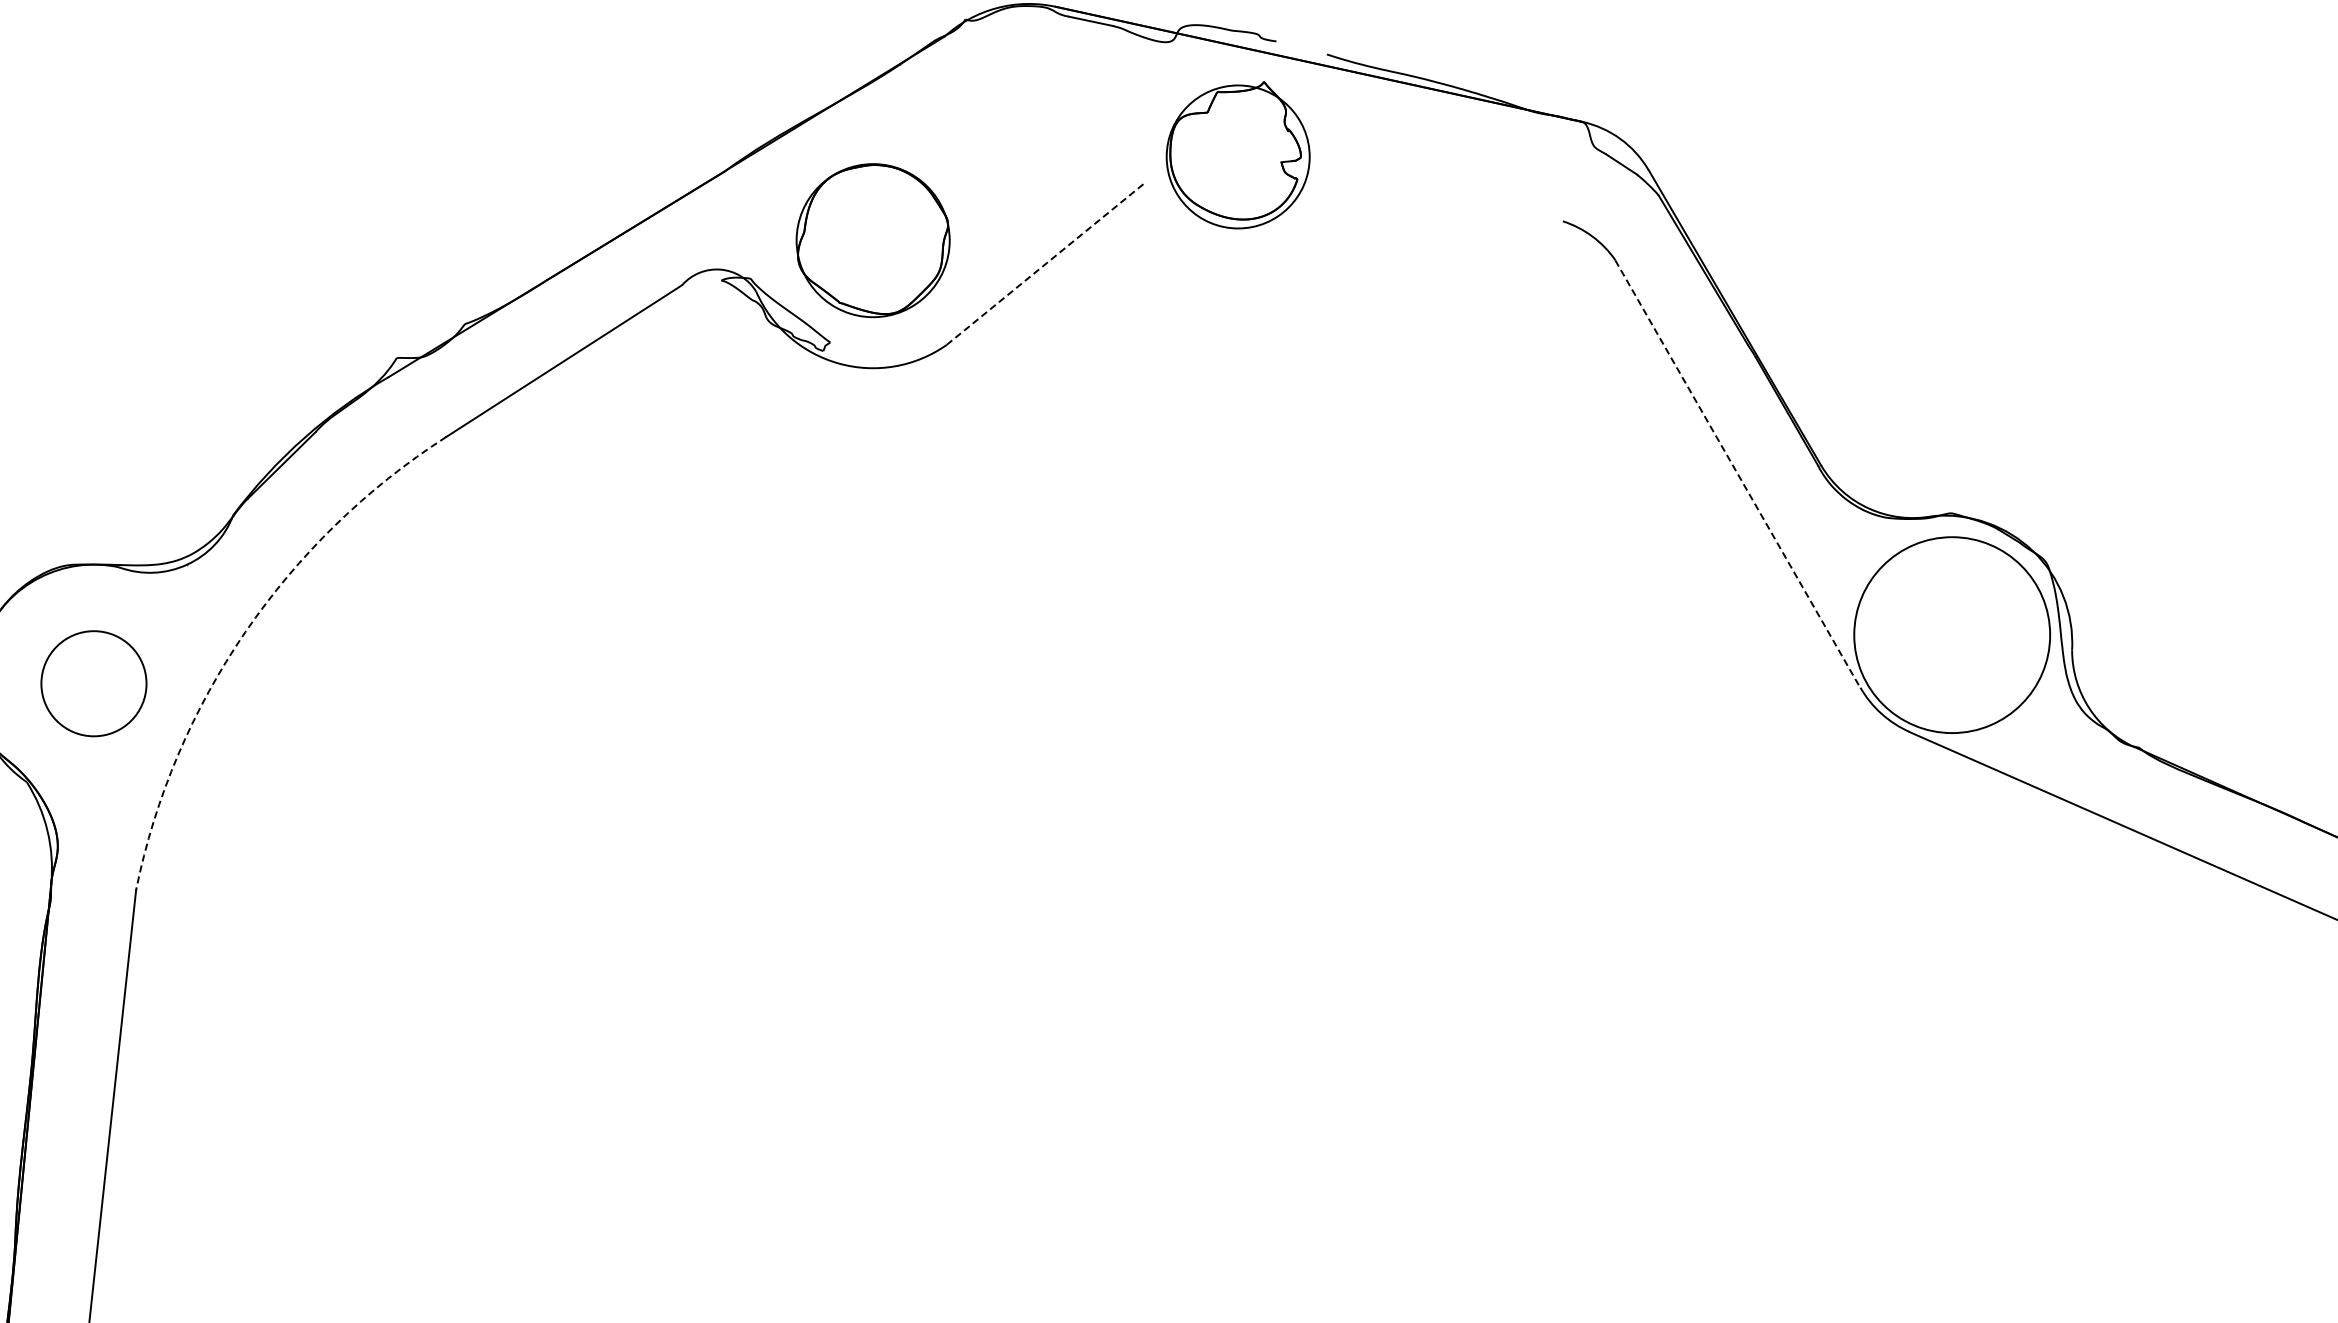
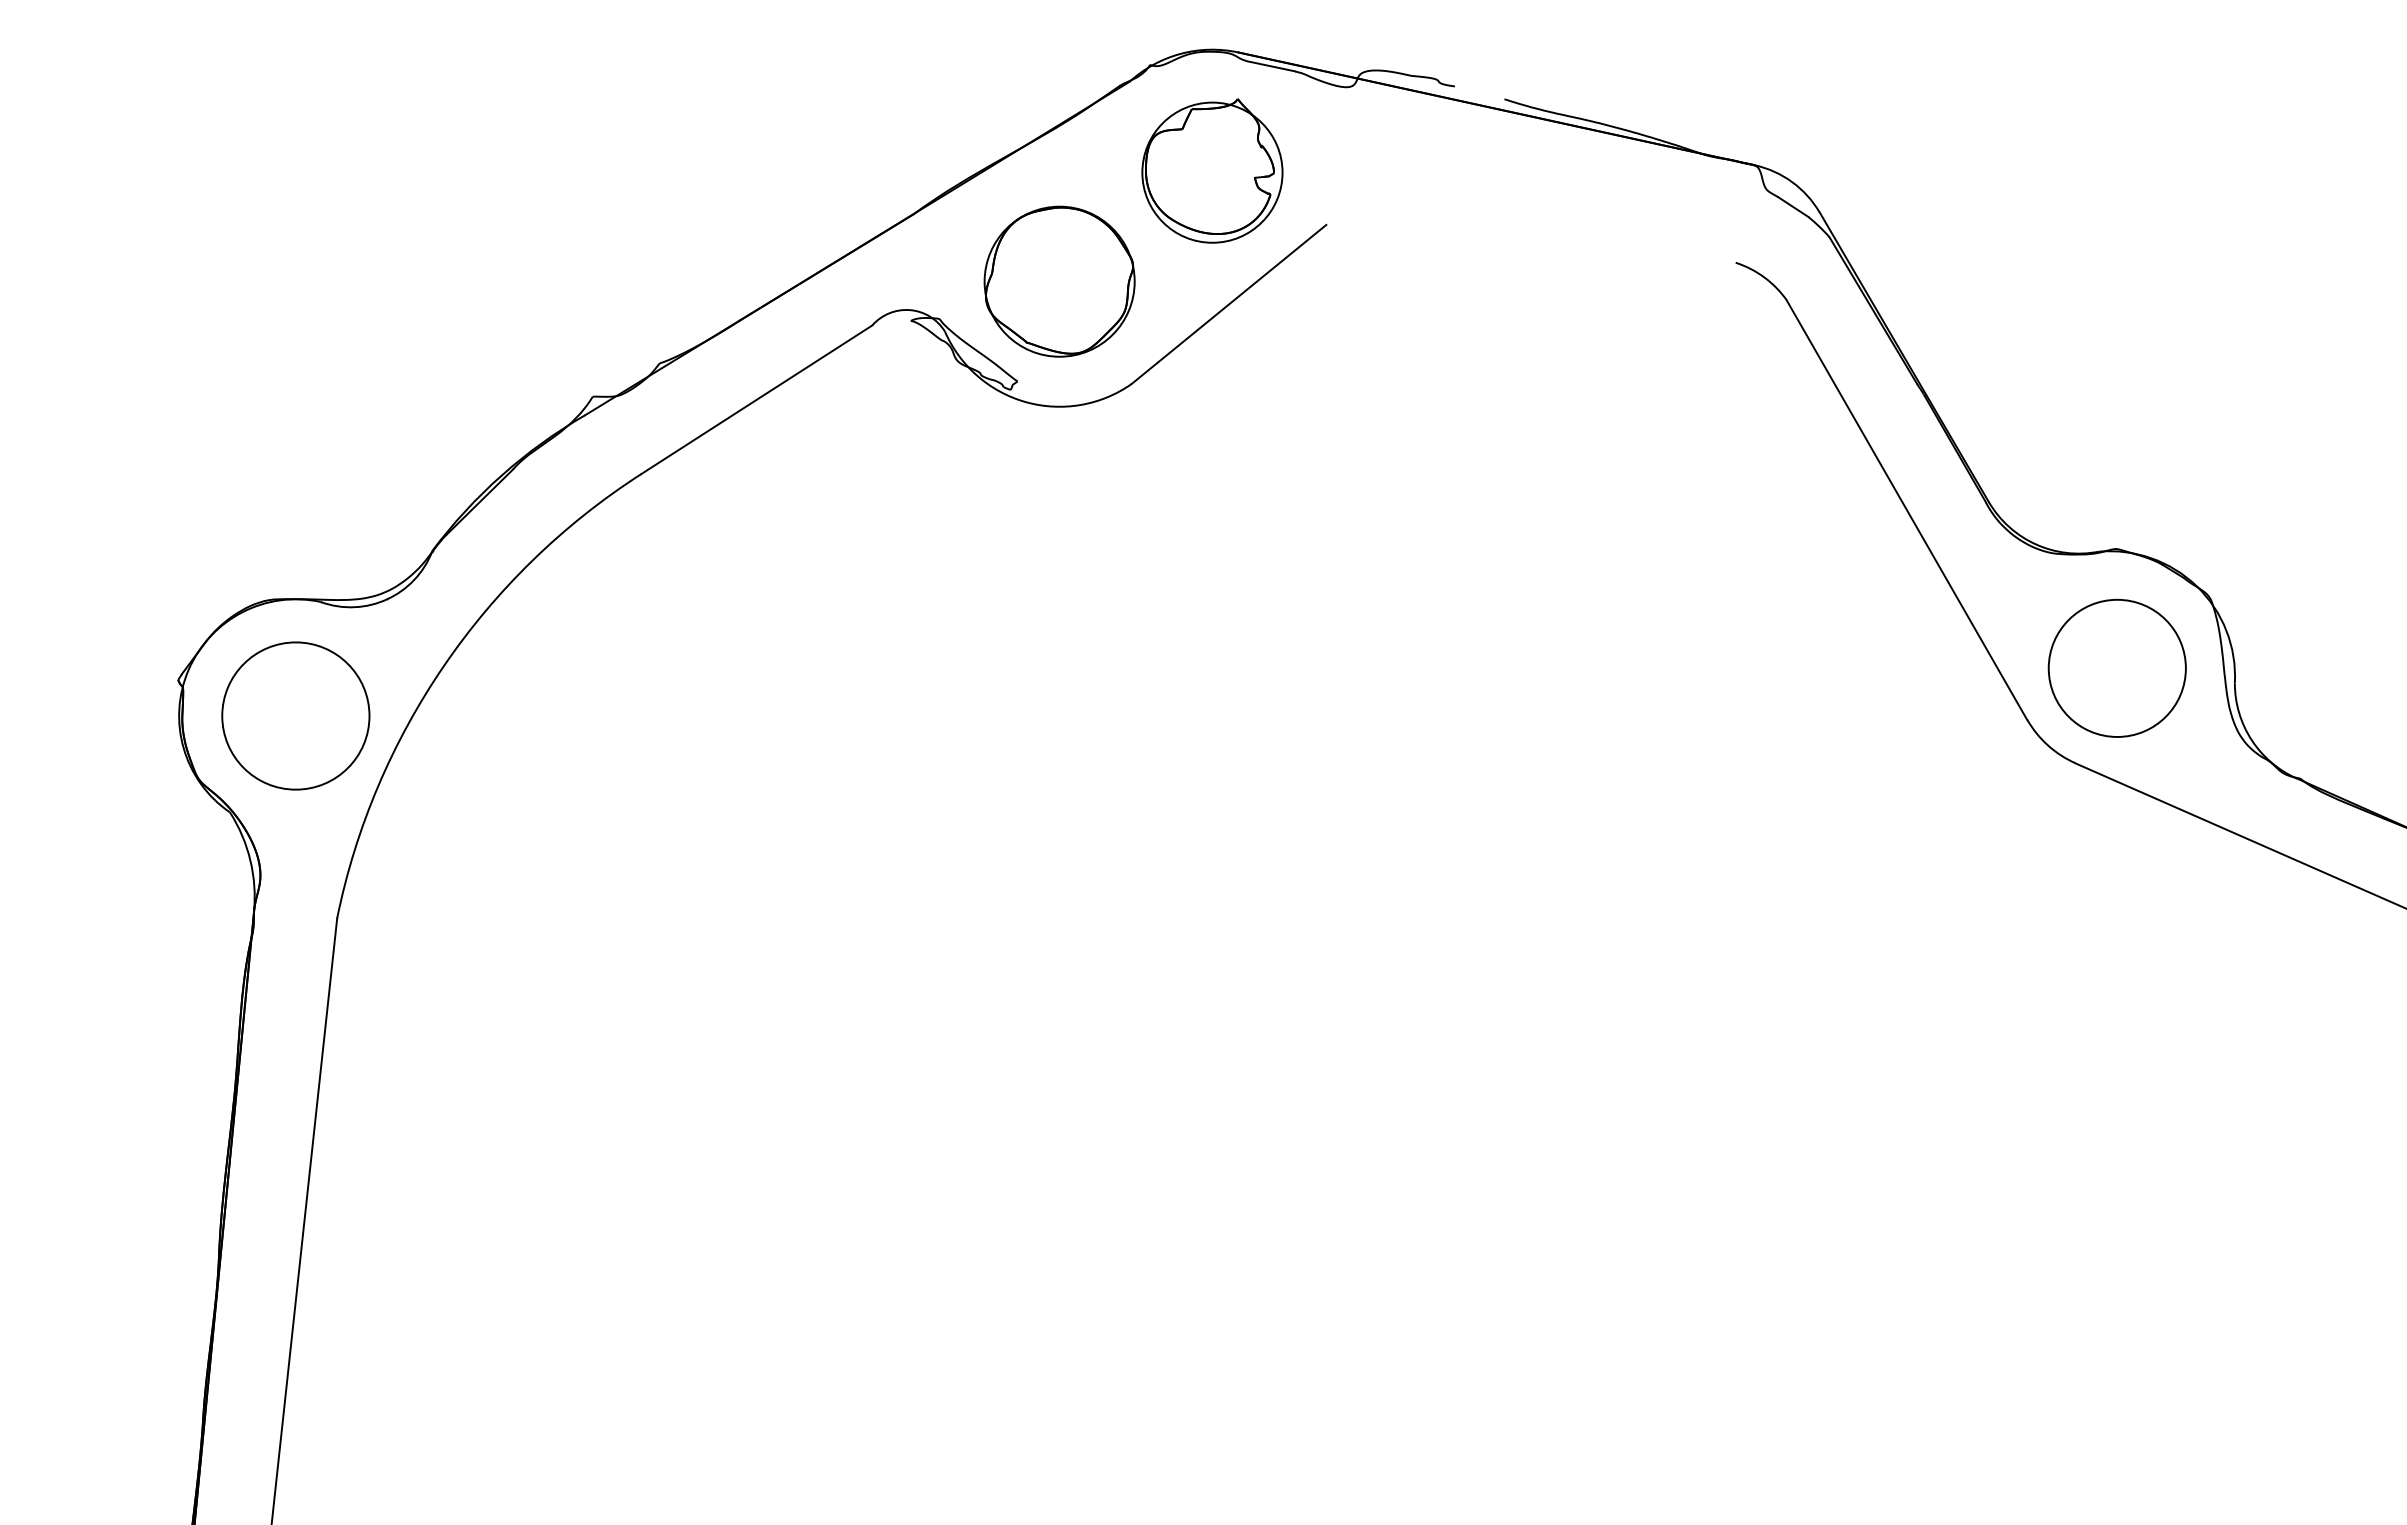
part: (1238, 154) -> (1212, 170), moved
line: (1046, 263) -> (1229, 304), dashed -> solid
line: (1738, 474) -> (1907, 510), dashed -> solid
arc: (245, 632) -> (444, 665), dashed -> solid
circle: (1951, 634) -> (2116, 667), size x0.71
circle: (93, 683) -> (295, 715), size x1.43

